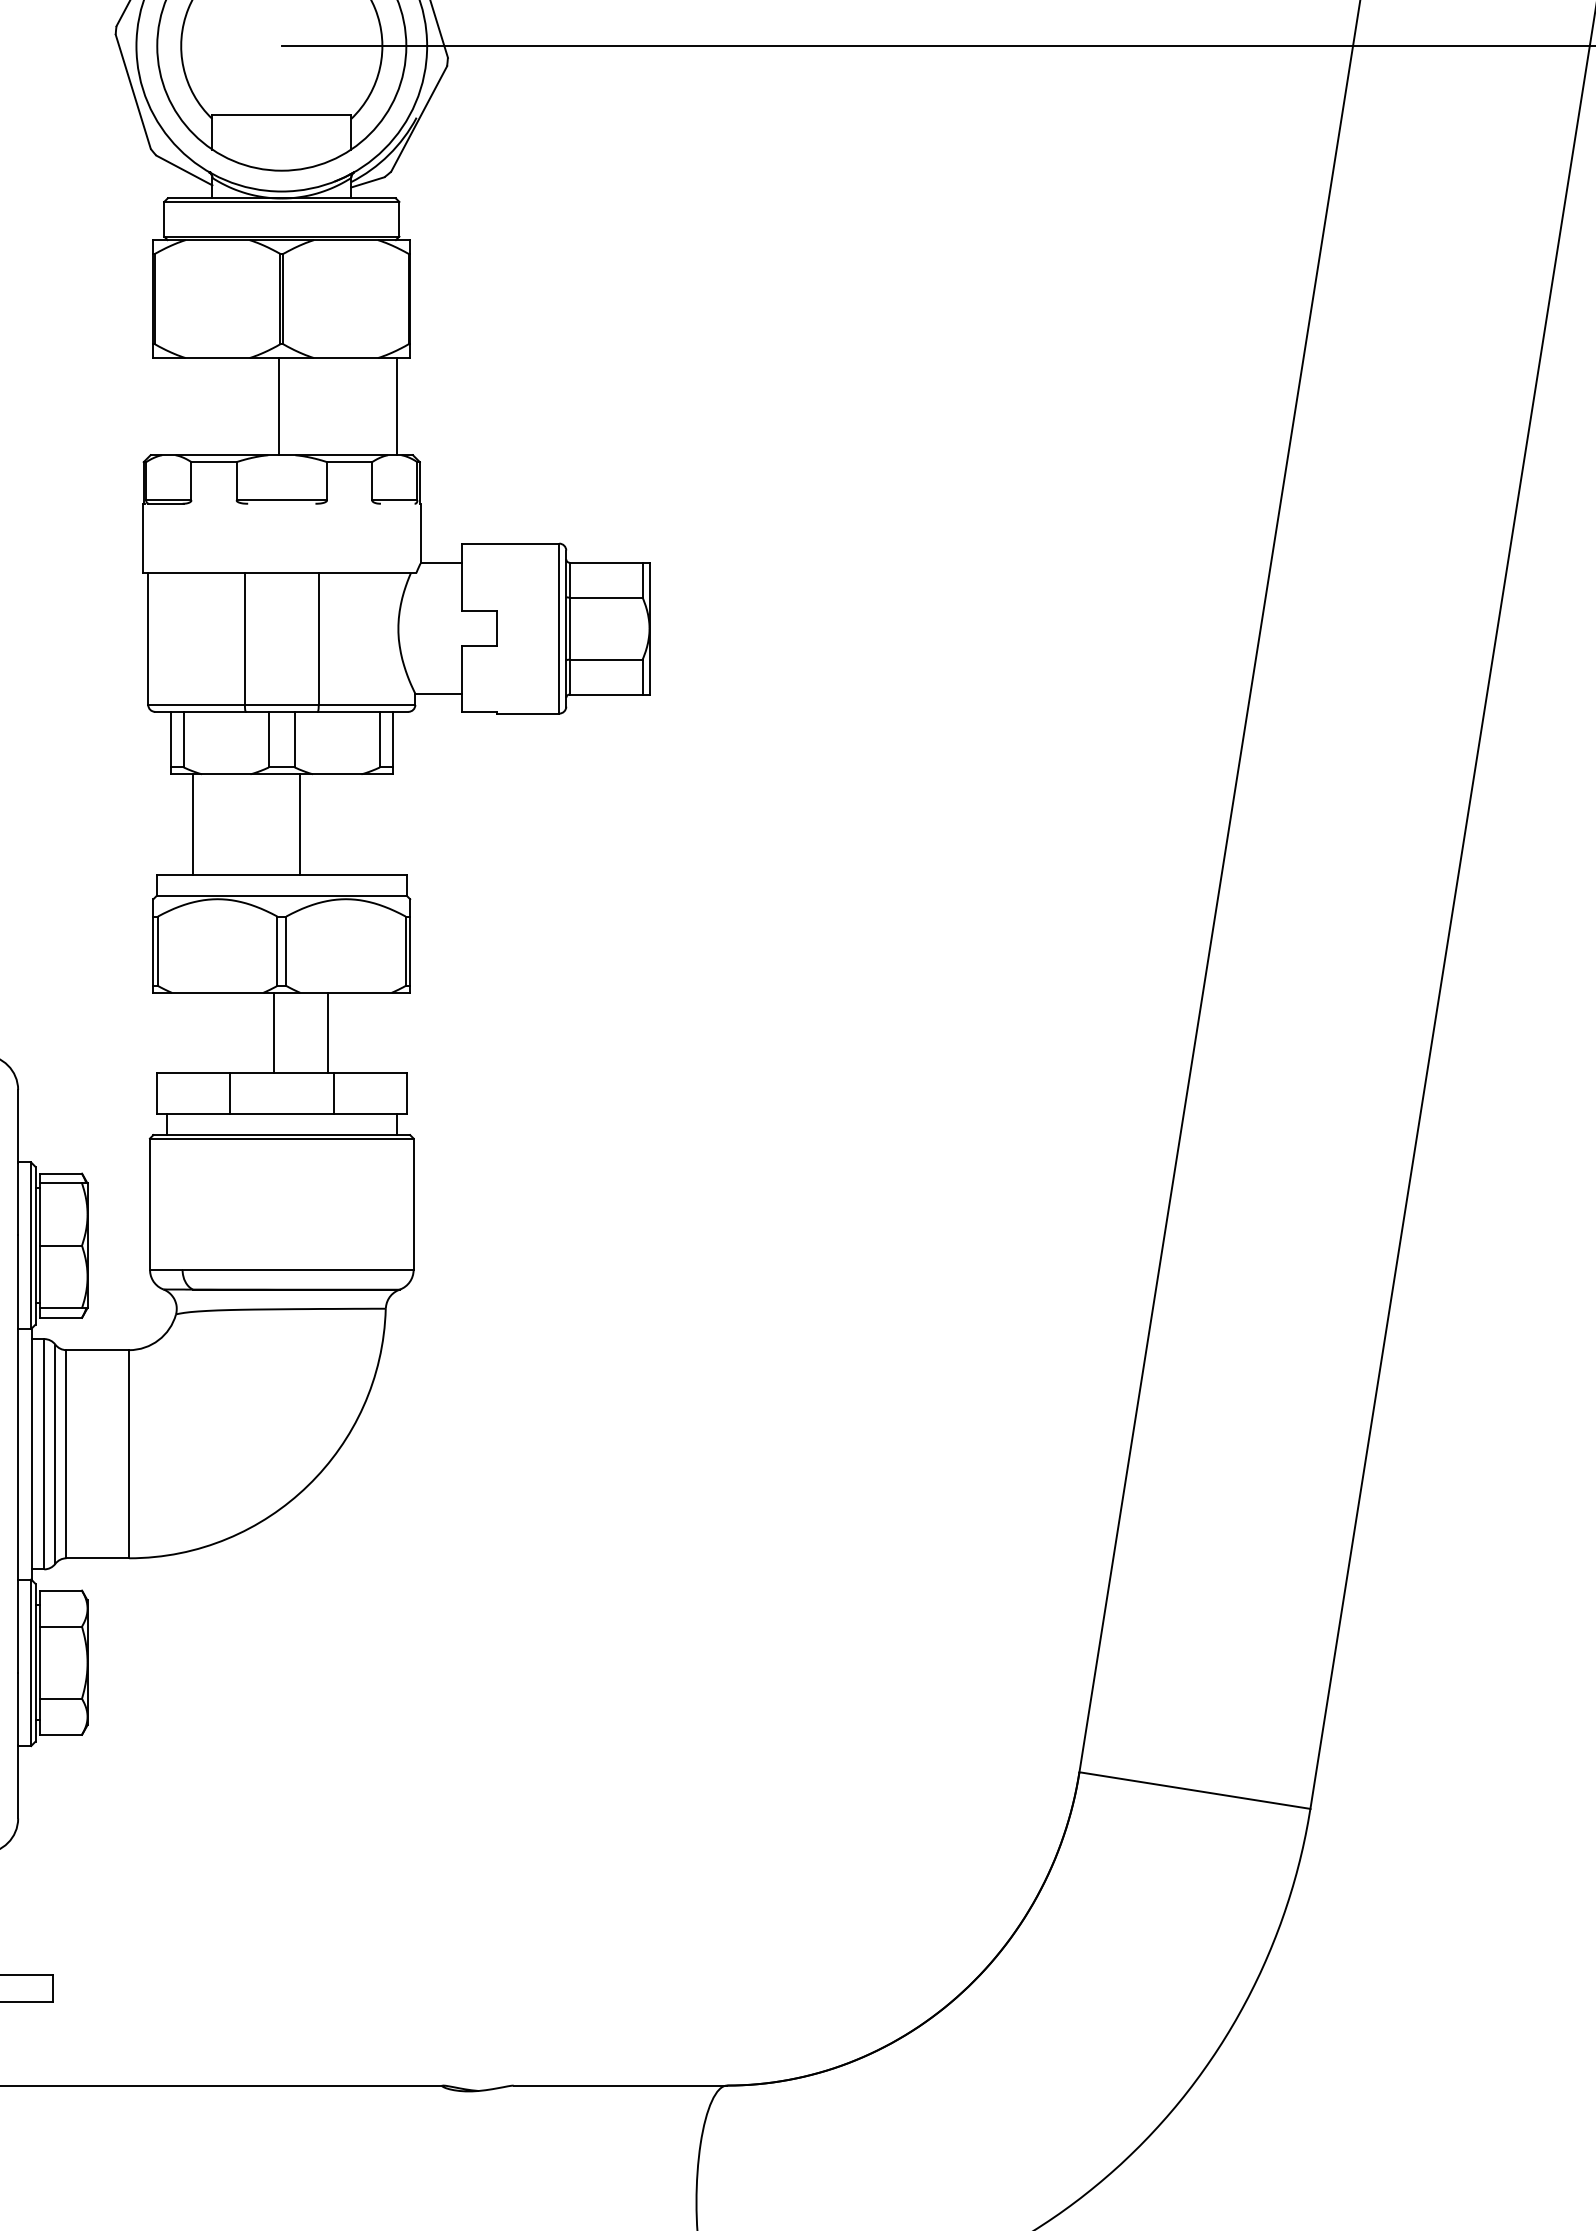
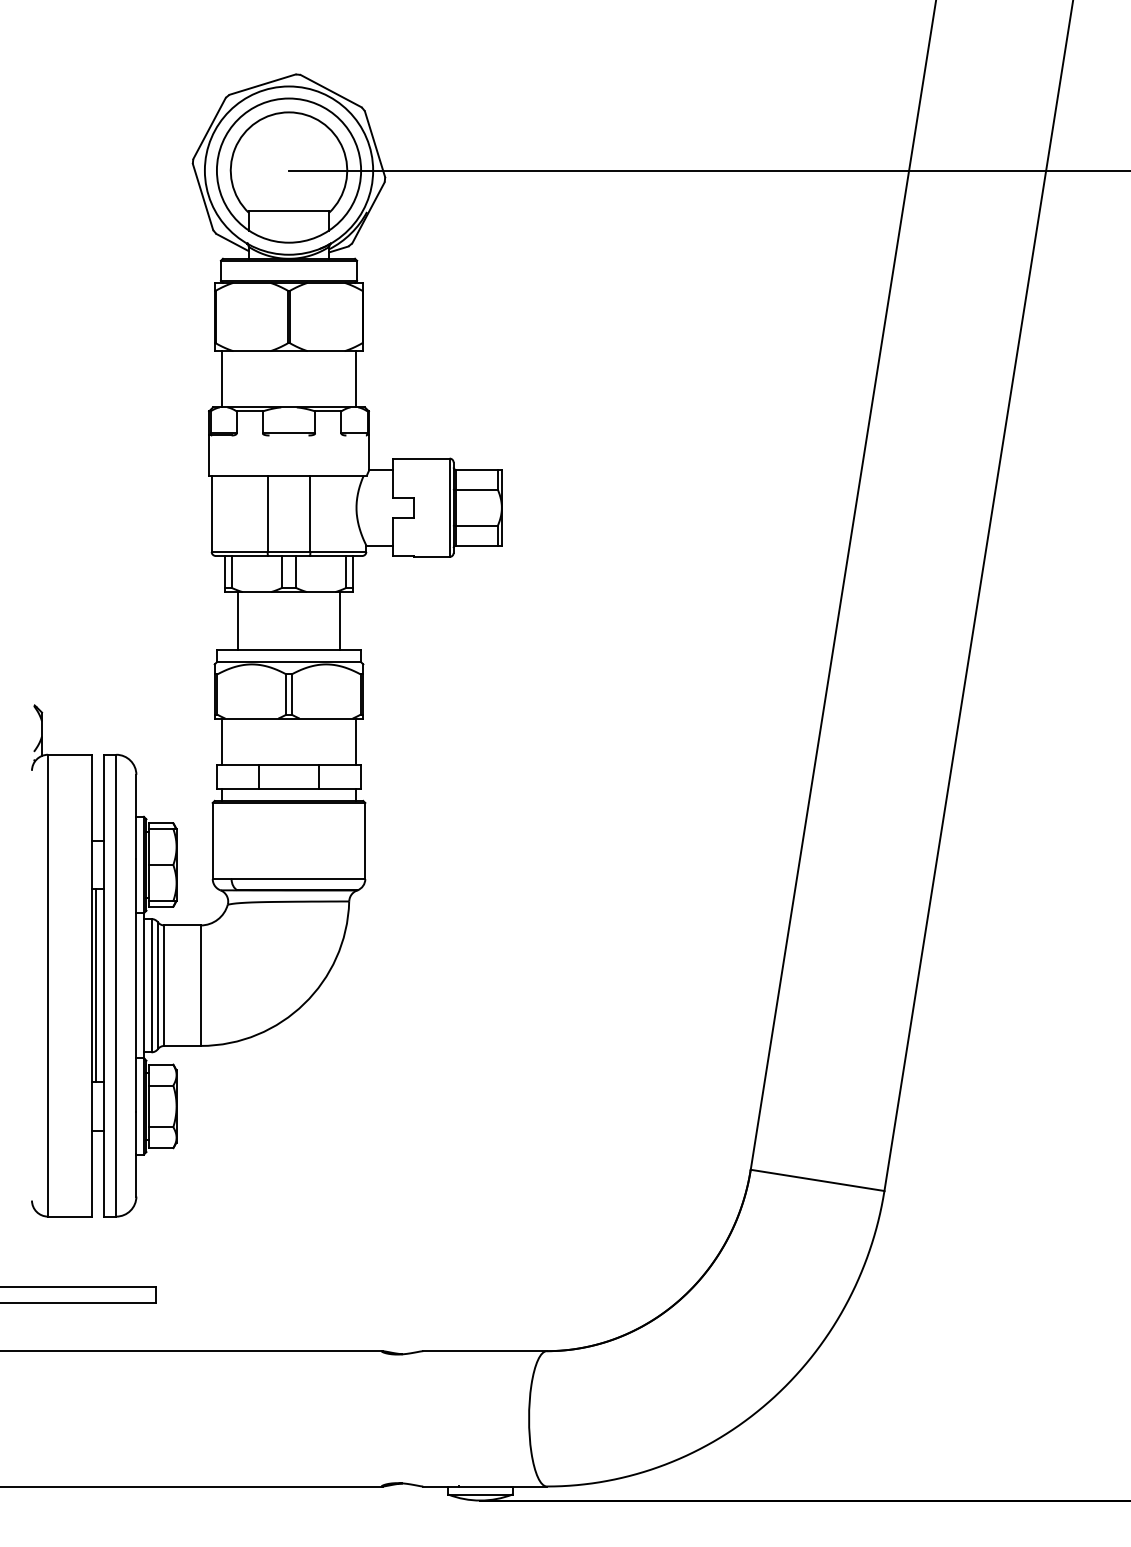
line: (279, 407) -> (222, 379), moved
line: (299, 825) -> (340, 621), moved
line: (273, 1032) -> (222, 741), moved
line: (327, 1032) -> (355, 741), moved

